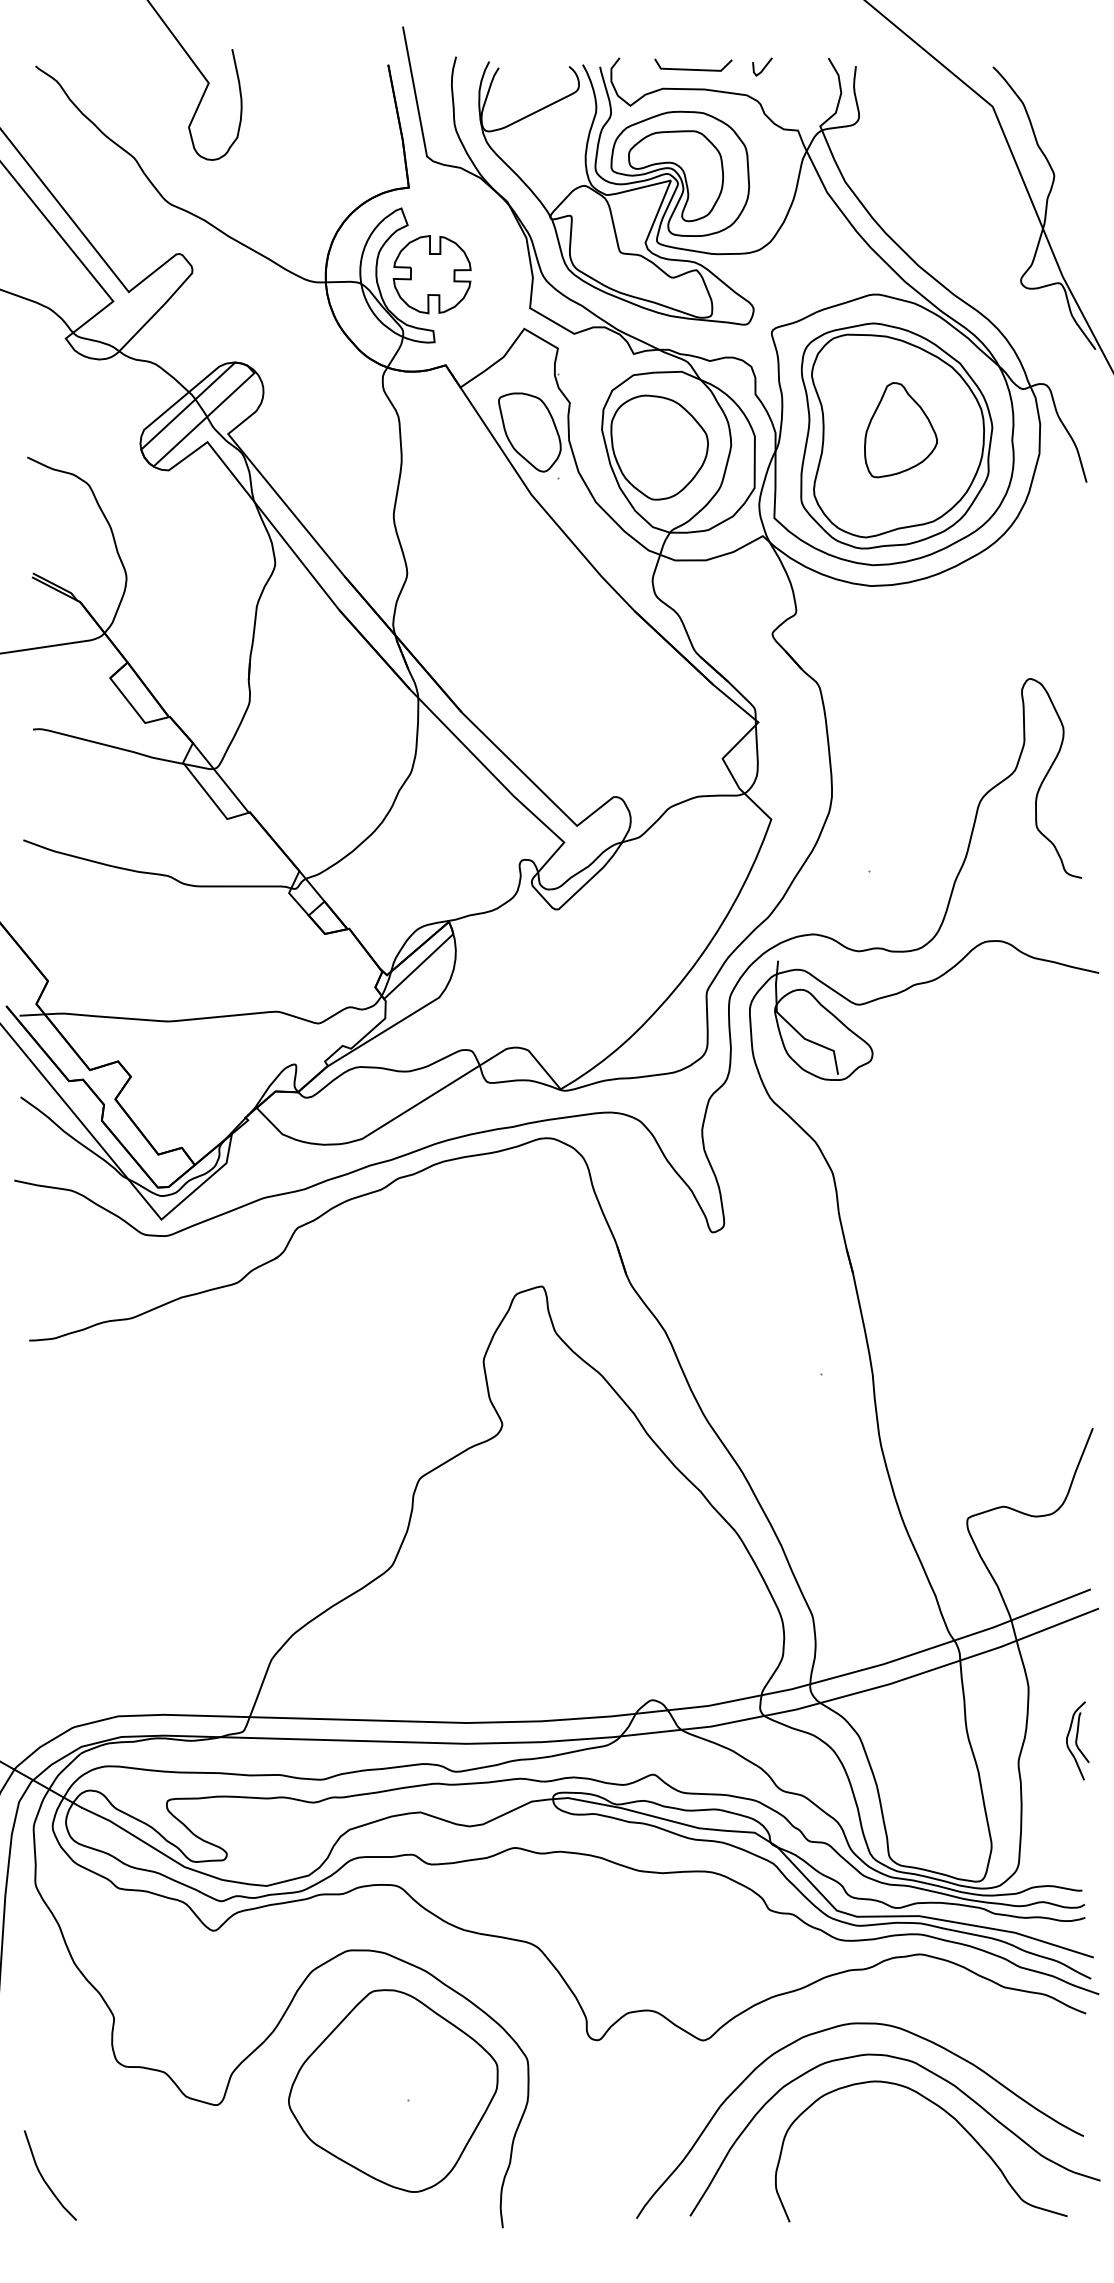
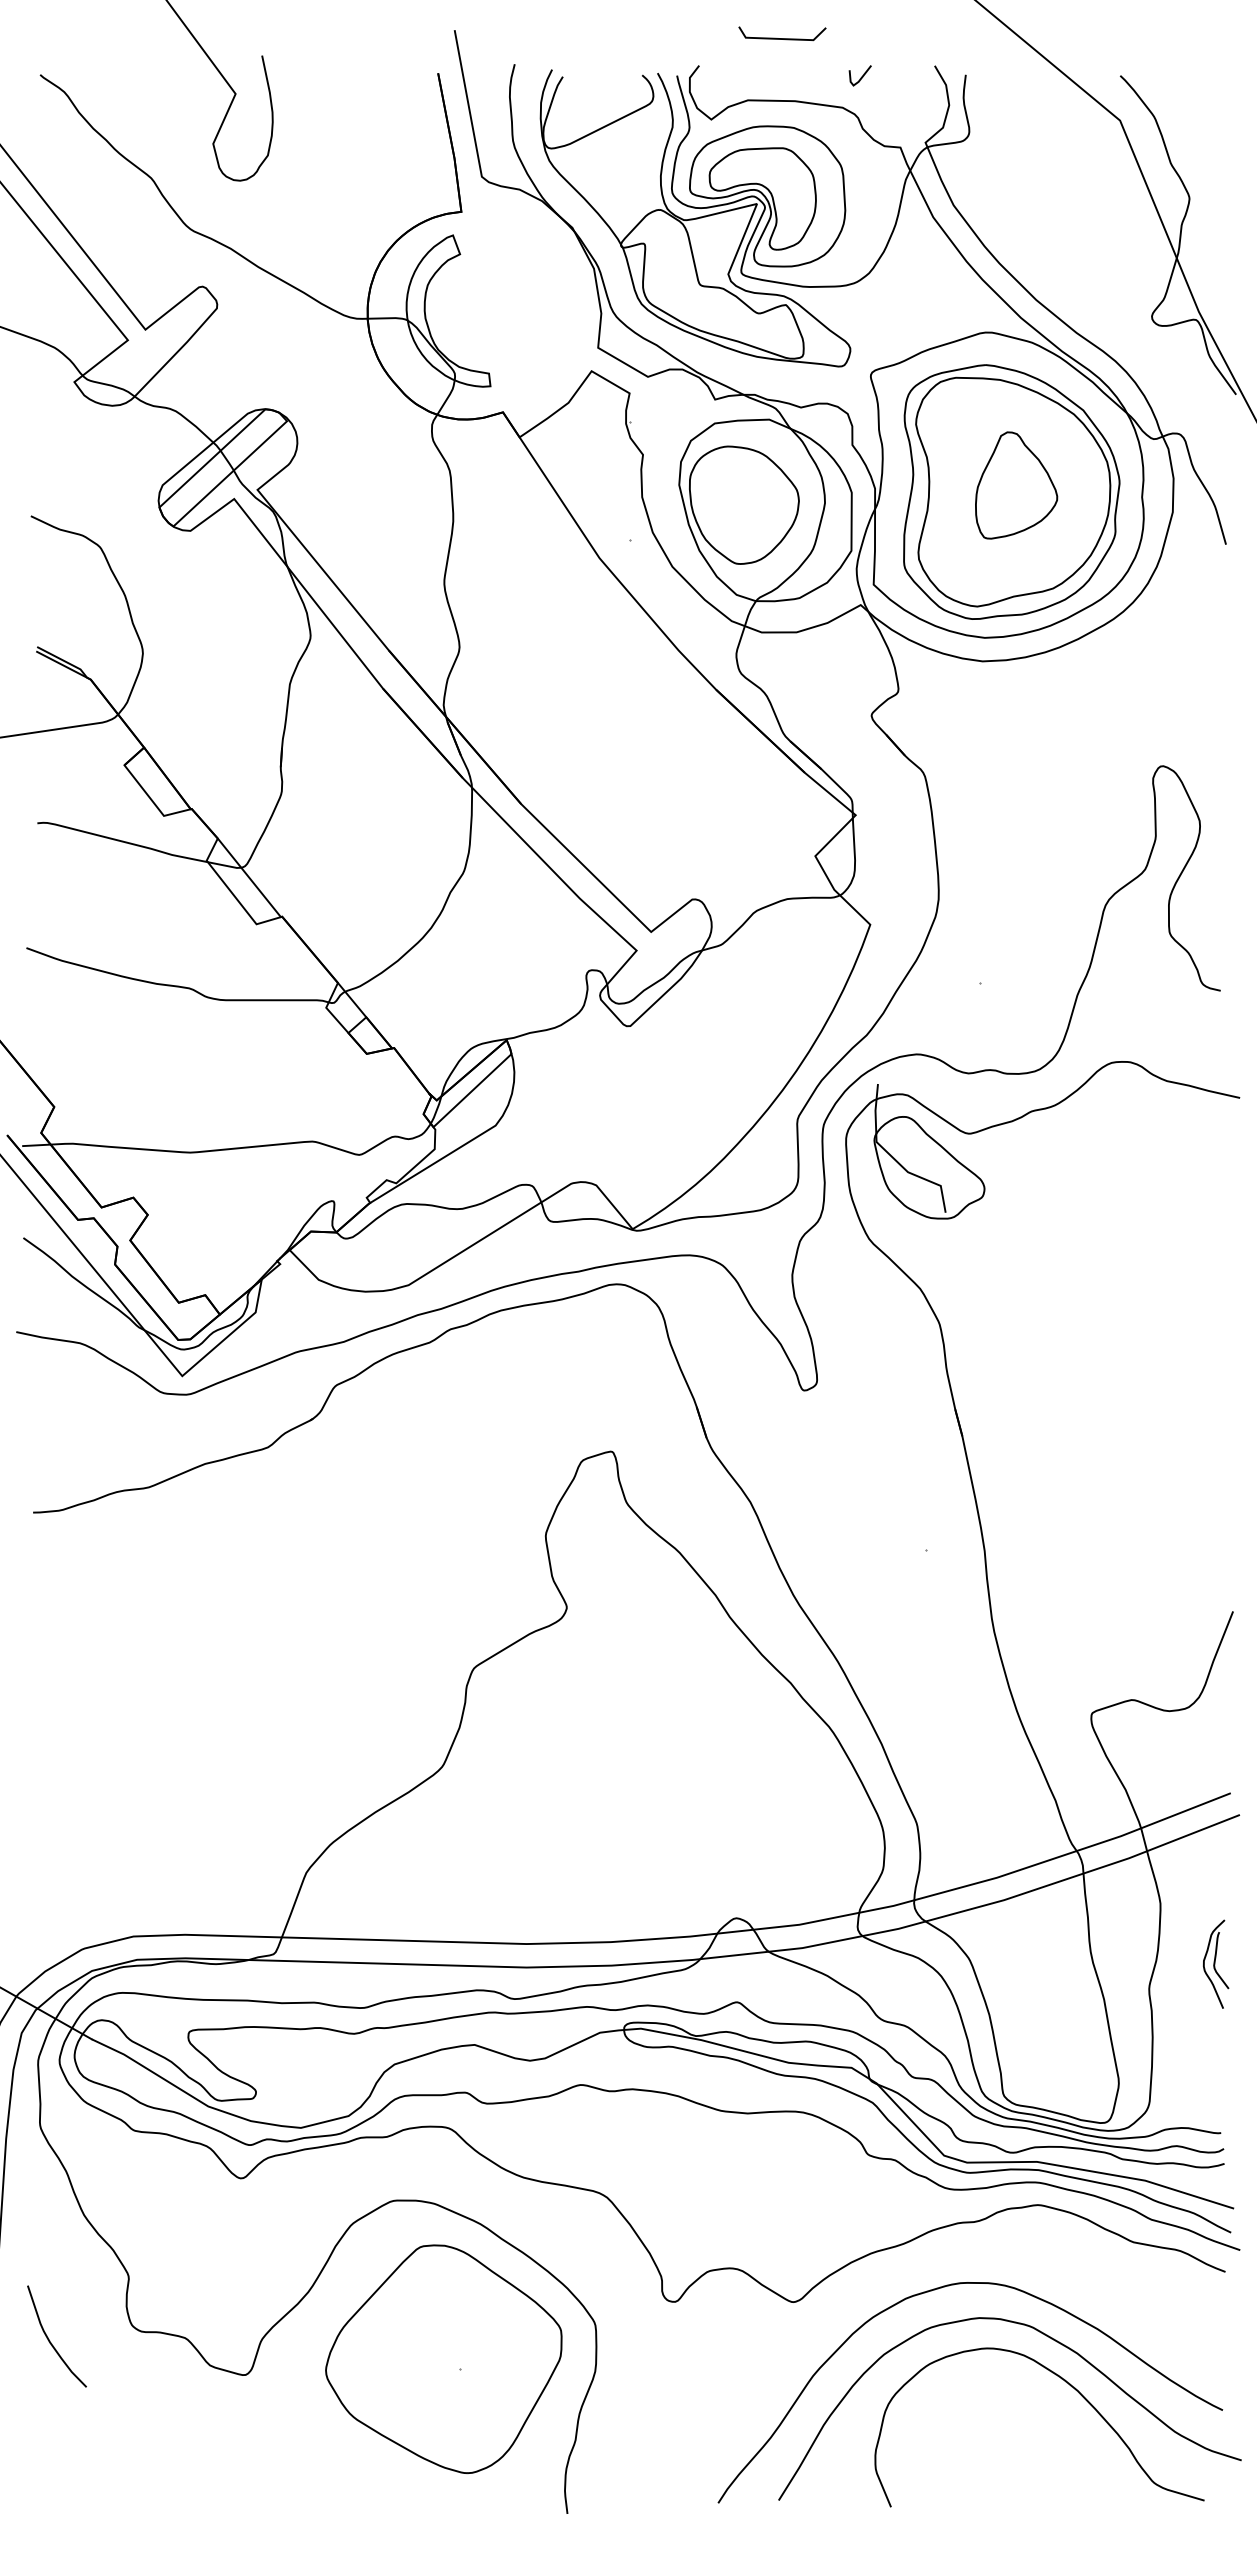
line: (693, 69) -> (782, 38), moved
part: (432, 274) -> (487, 309), removed
part: (529, 432) -> (597, 488), removed
curve: (44, 2179) -> (50, 2340), moved

